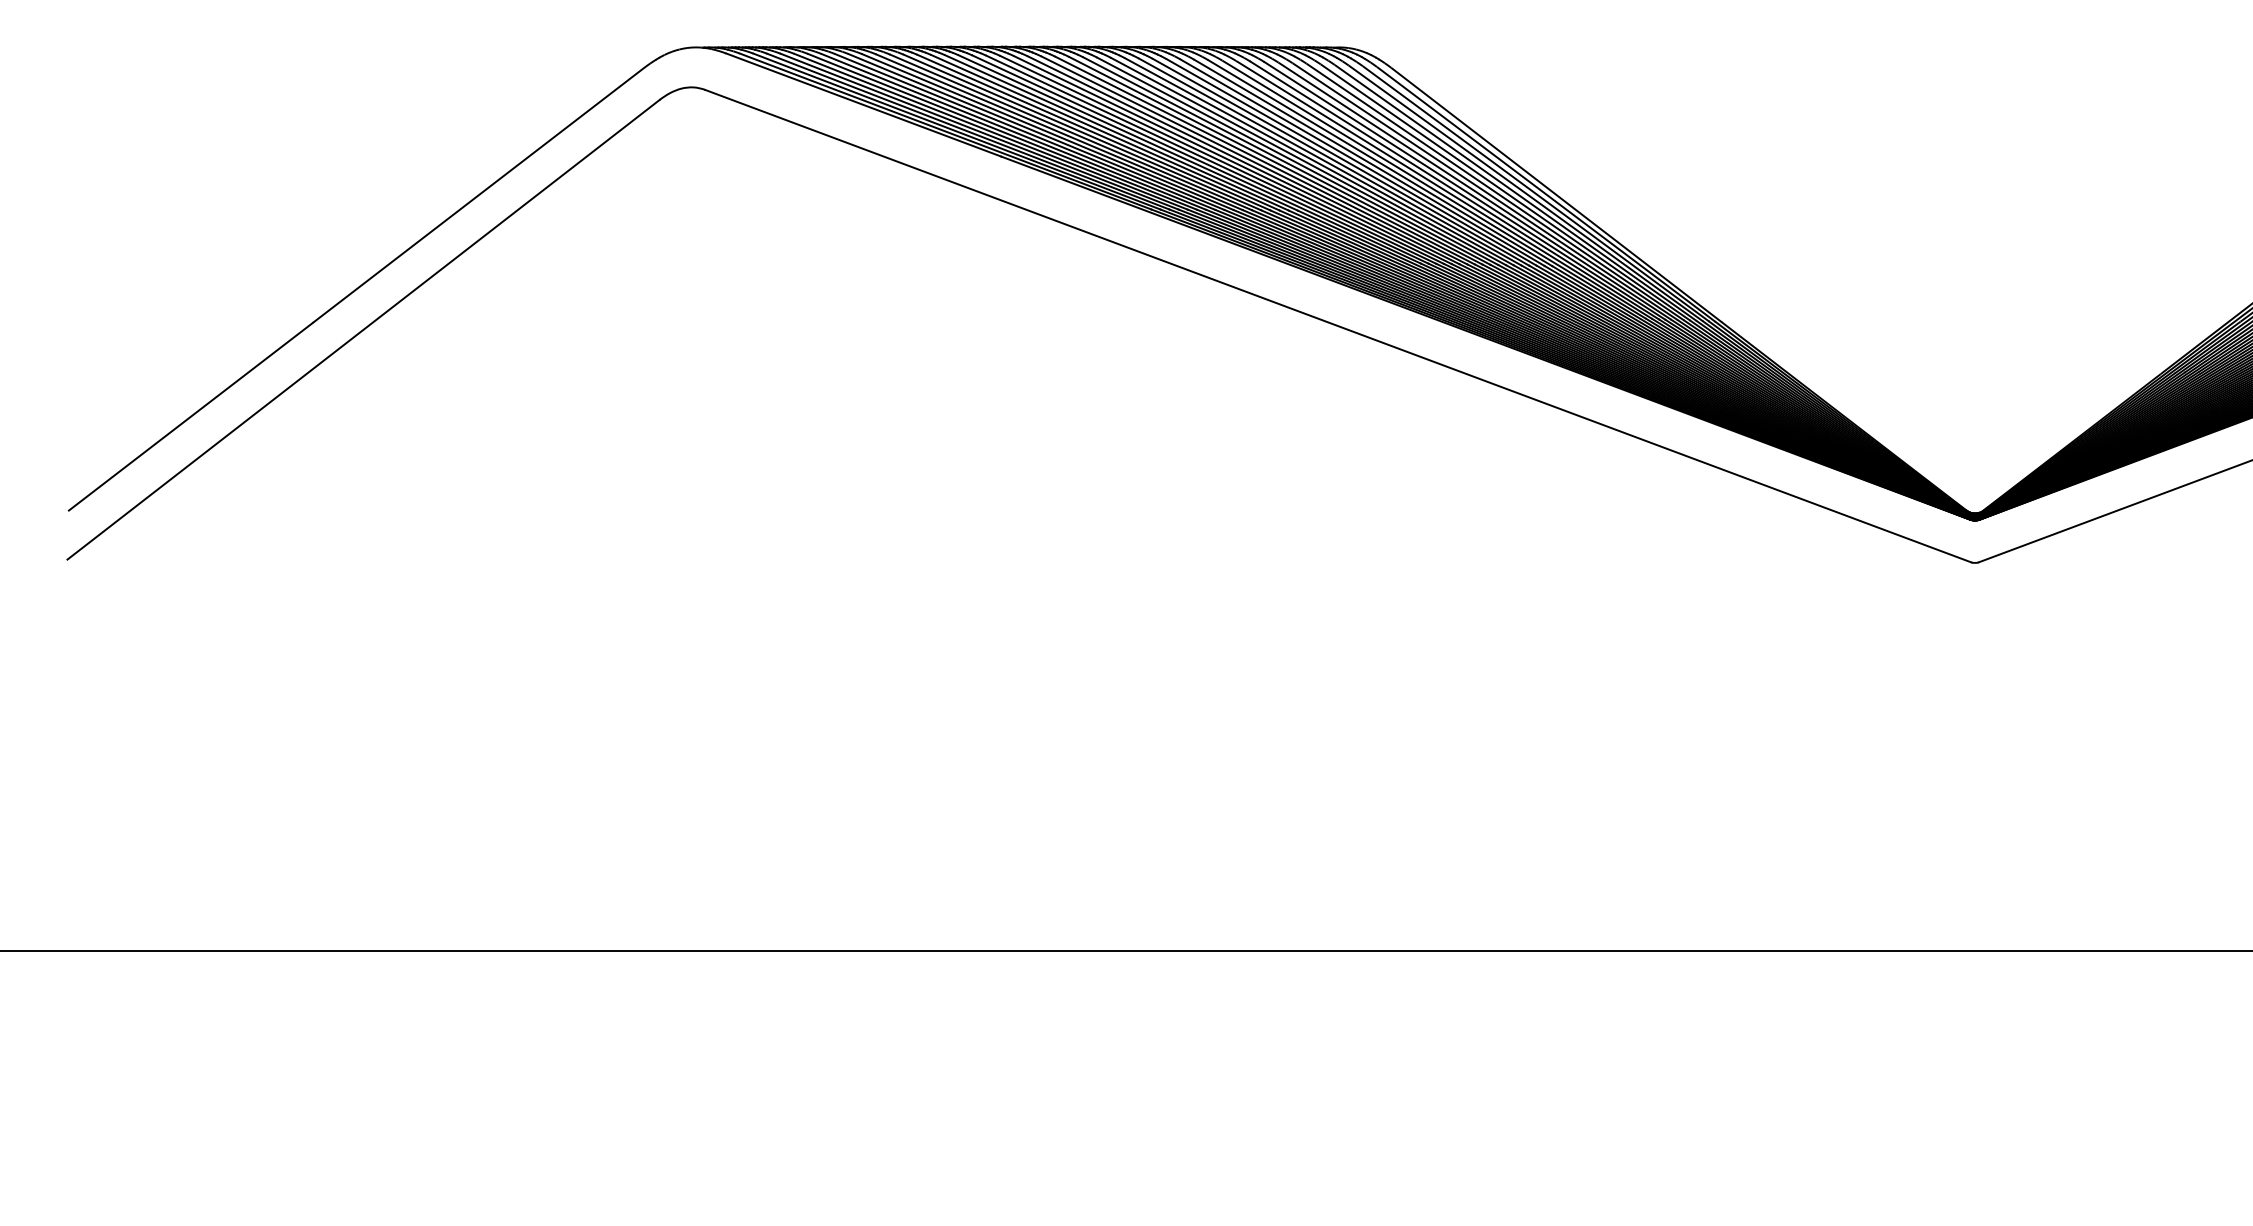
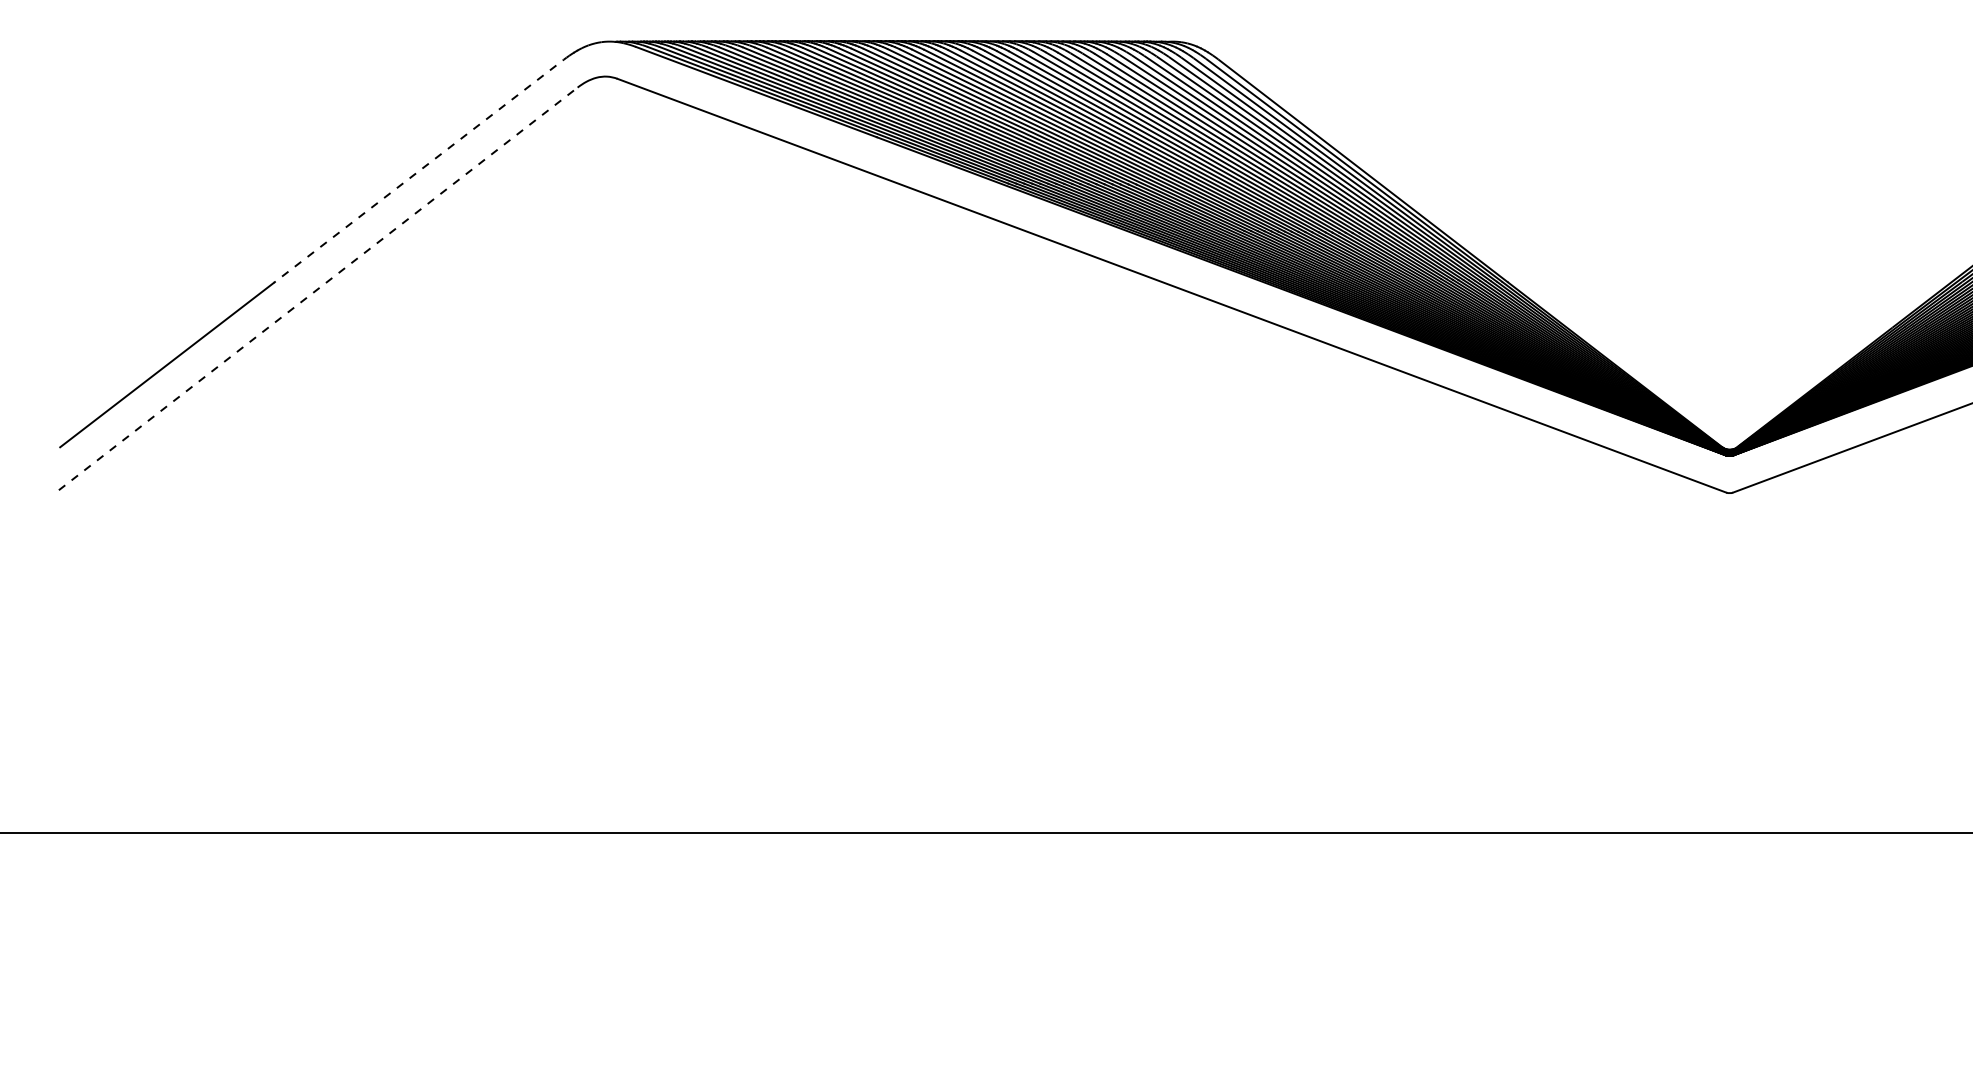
line: (482, 192) -> (422, 168), solid -> dashed
line: (363, 329) -> (318, 288), solid -> dashed

